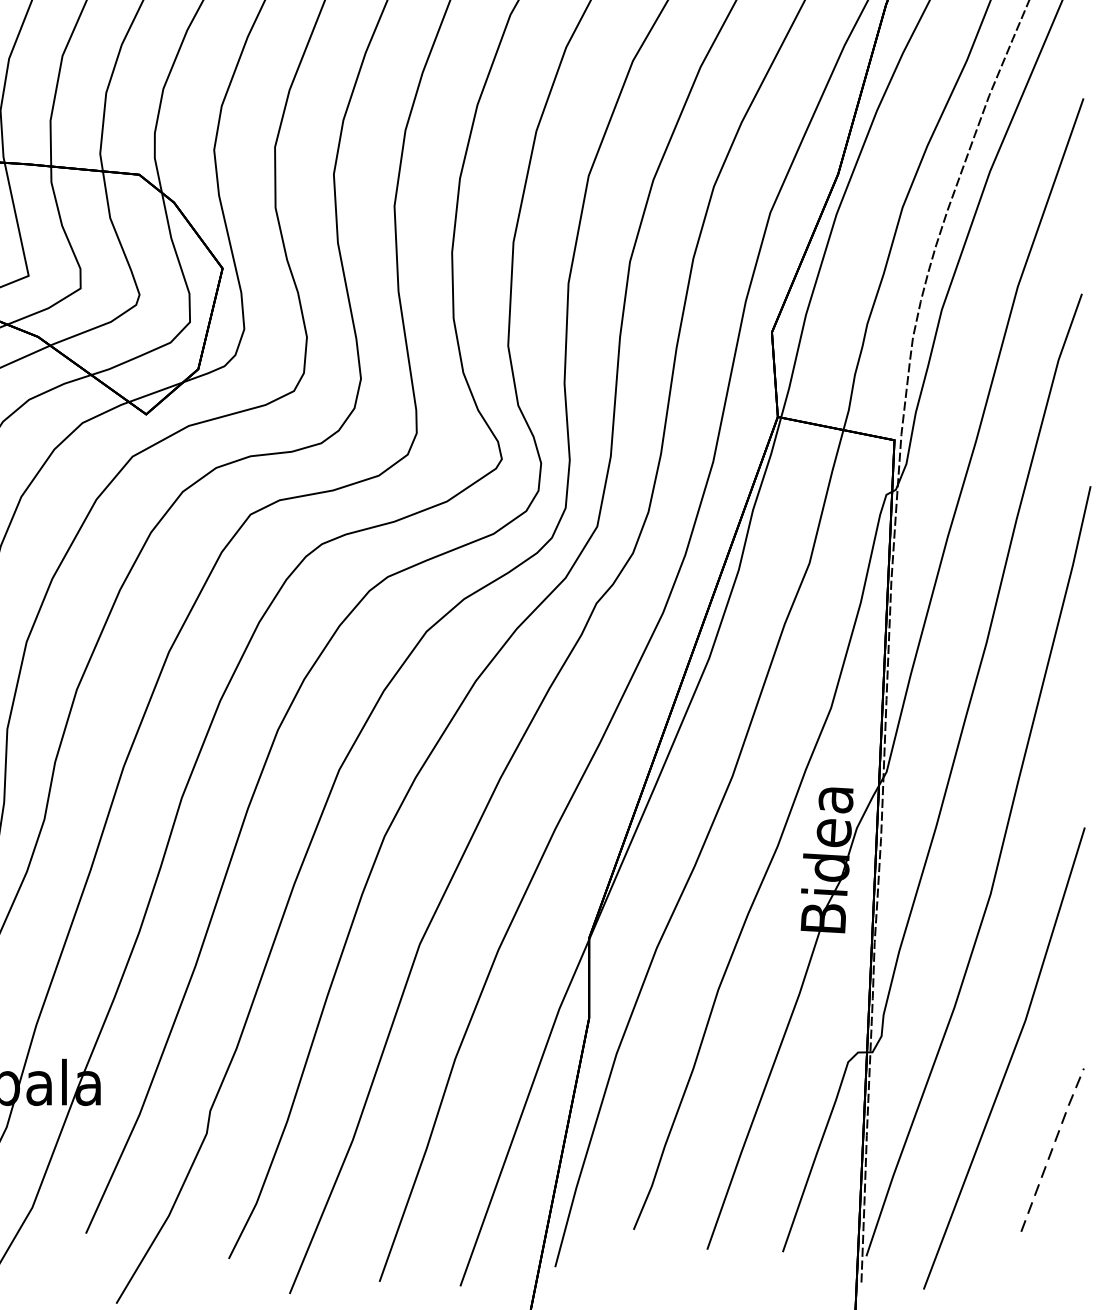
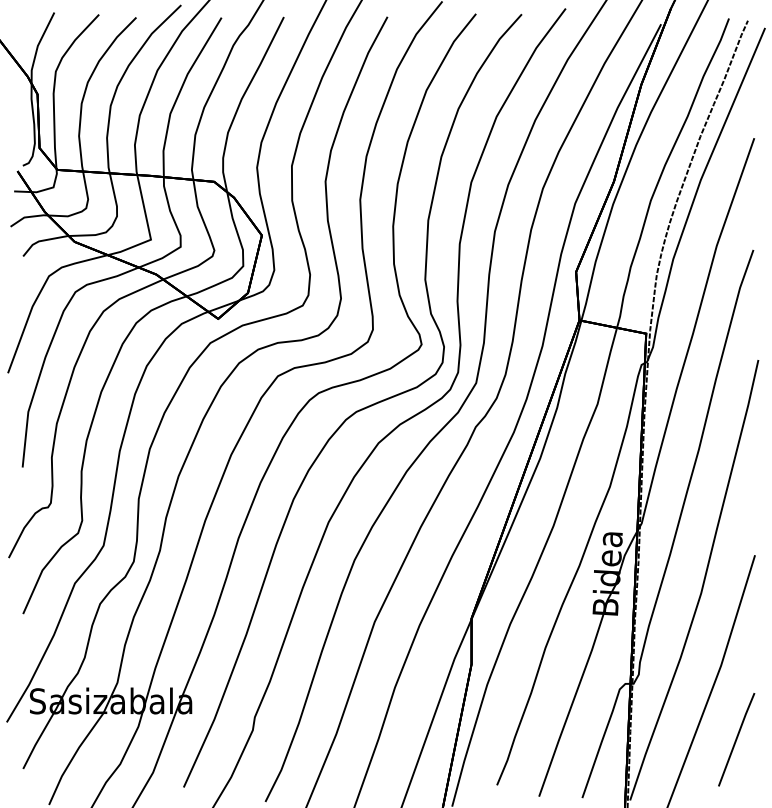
line: (1052, 1149) -> (736, 739), dashed -> solid

